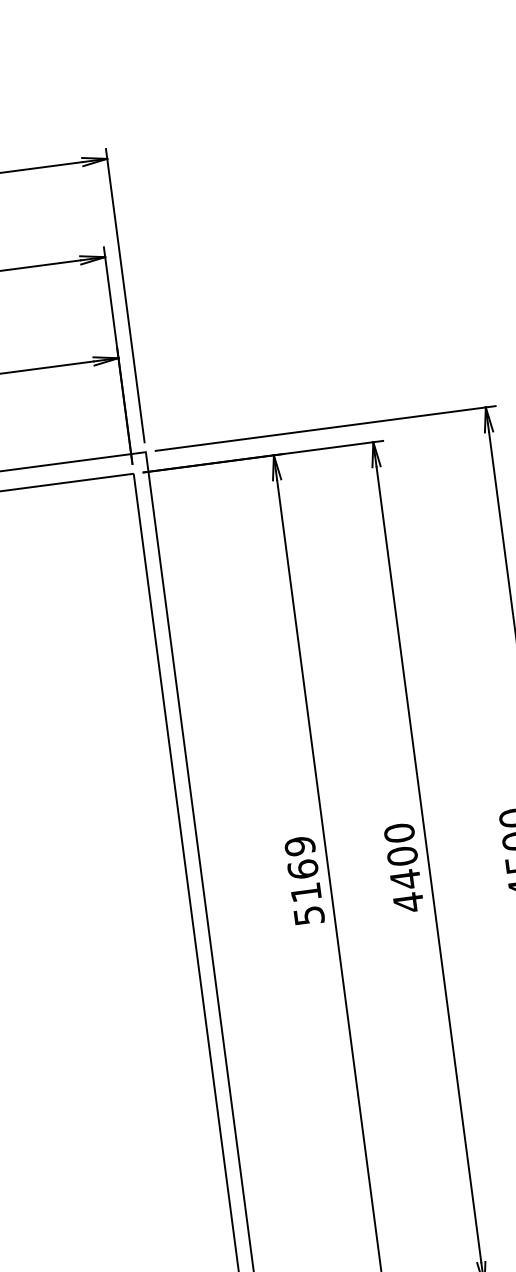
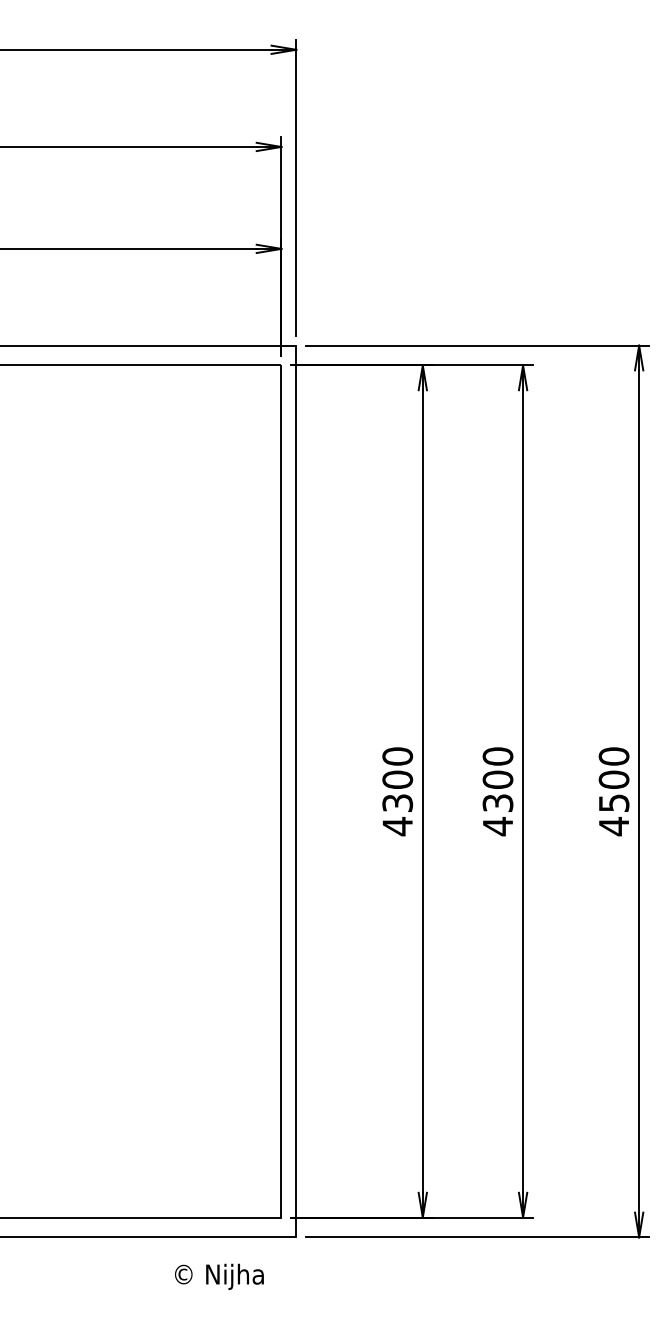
text: (404, 878) -> (497, 802), 4400 -> 4300
text: (304, 881) -> (397, 791), 5169 -> 4300

